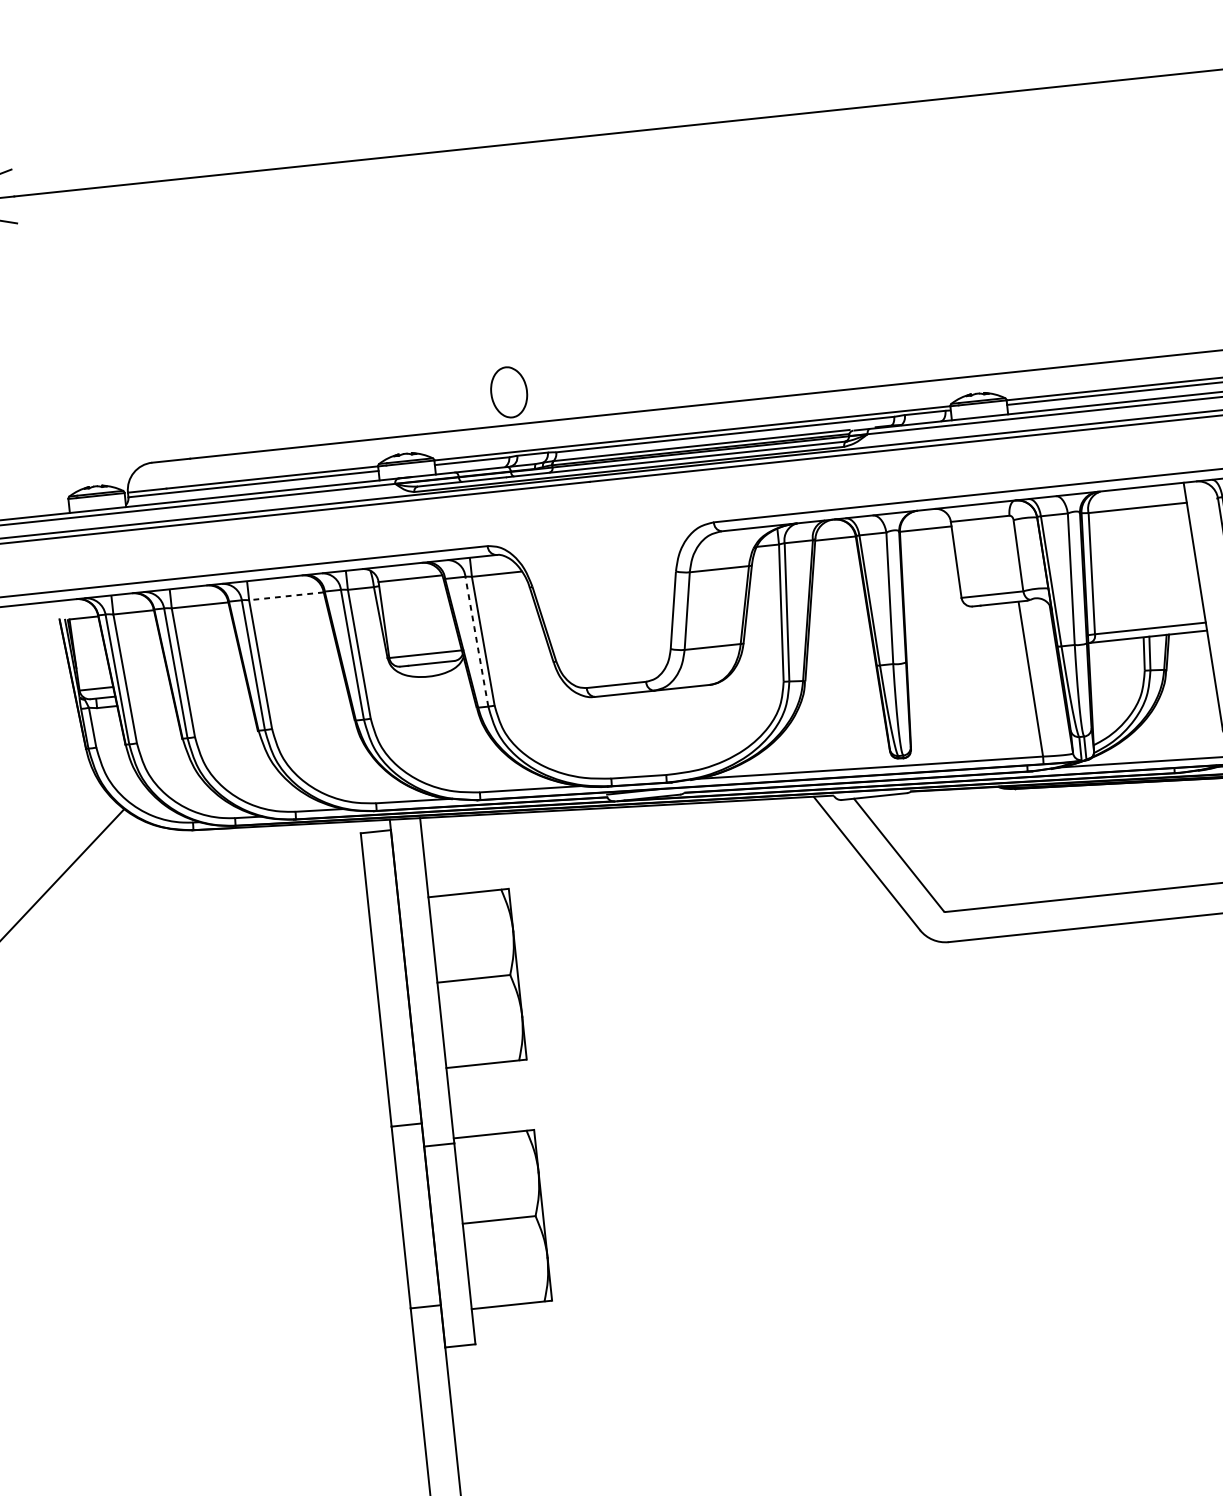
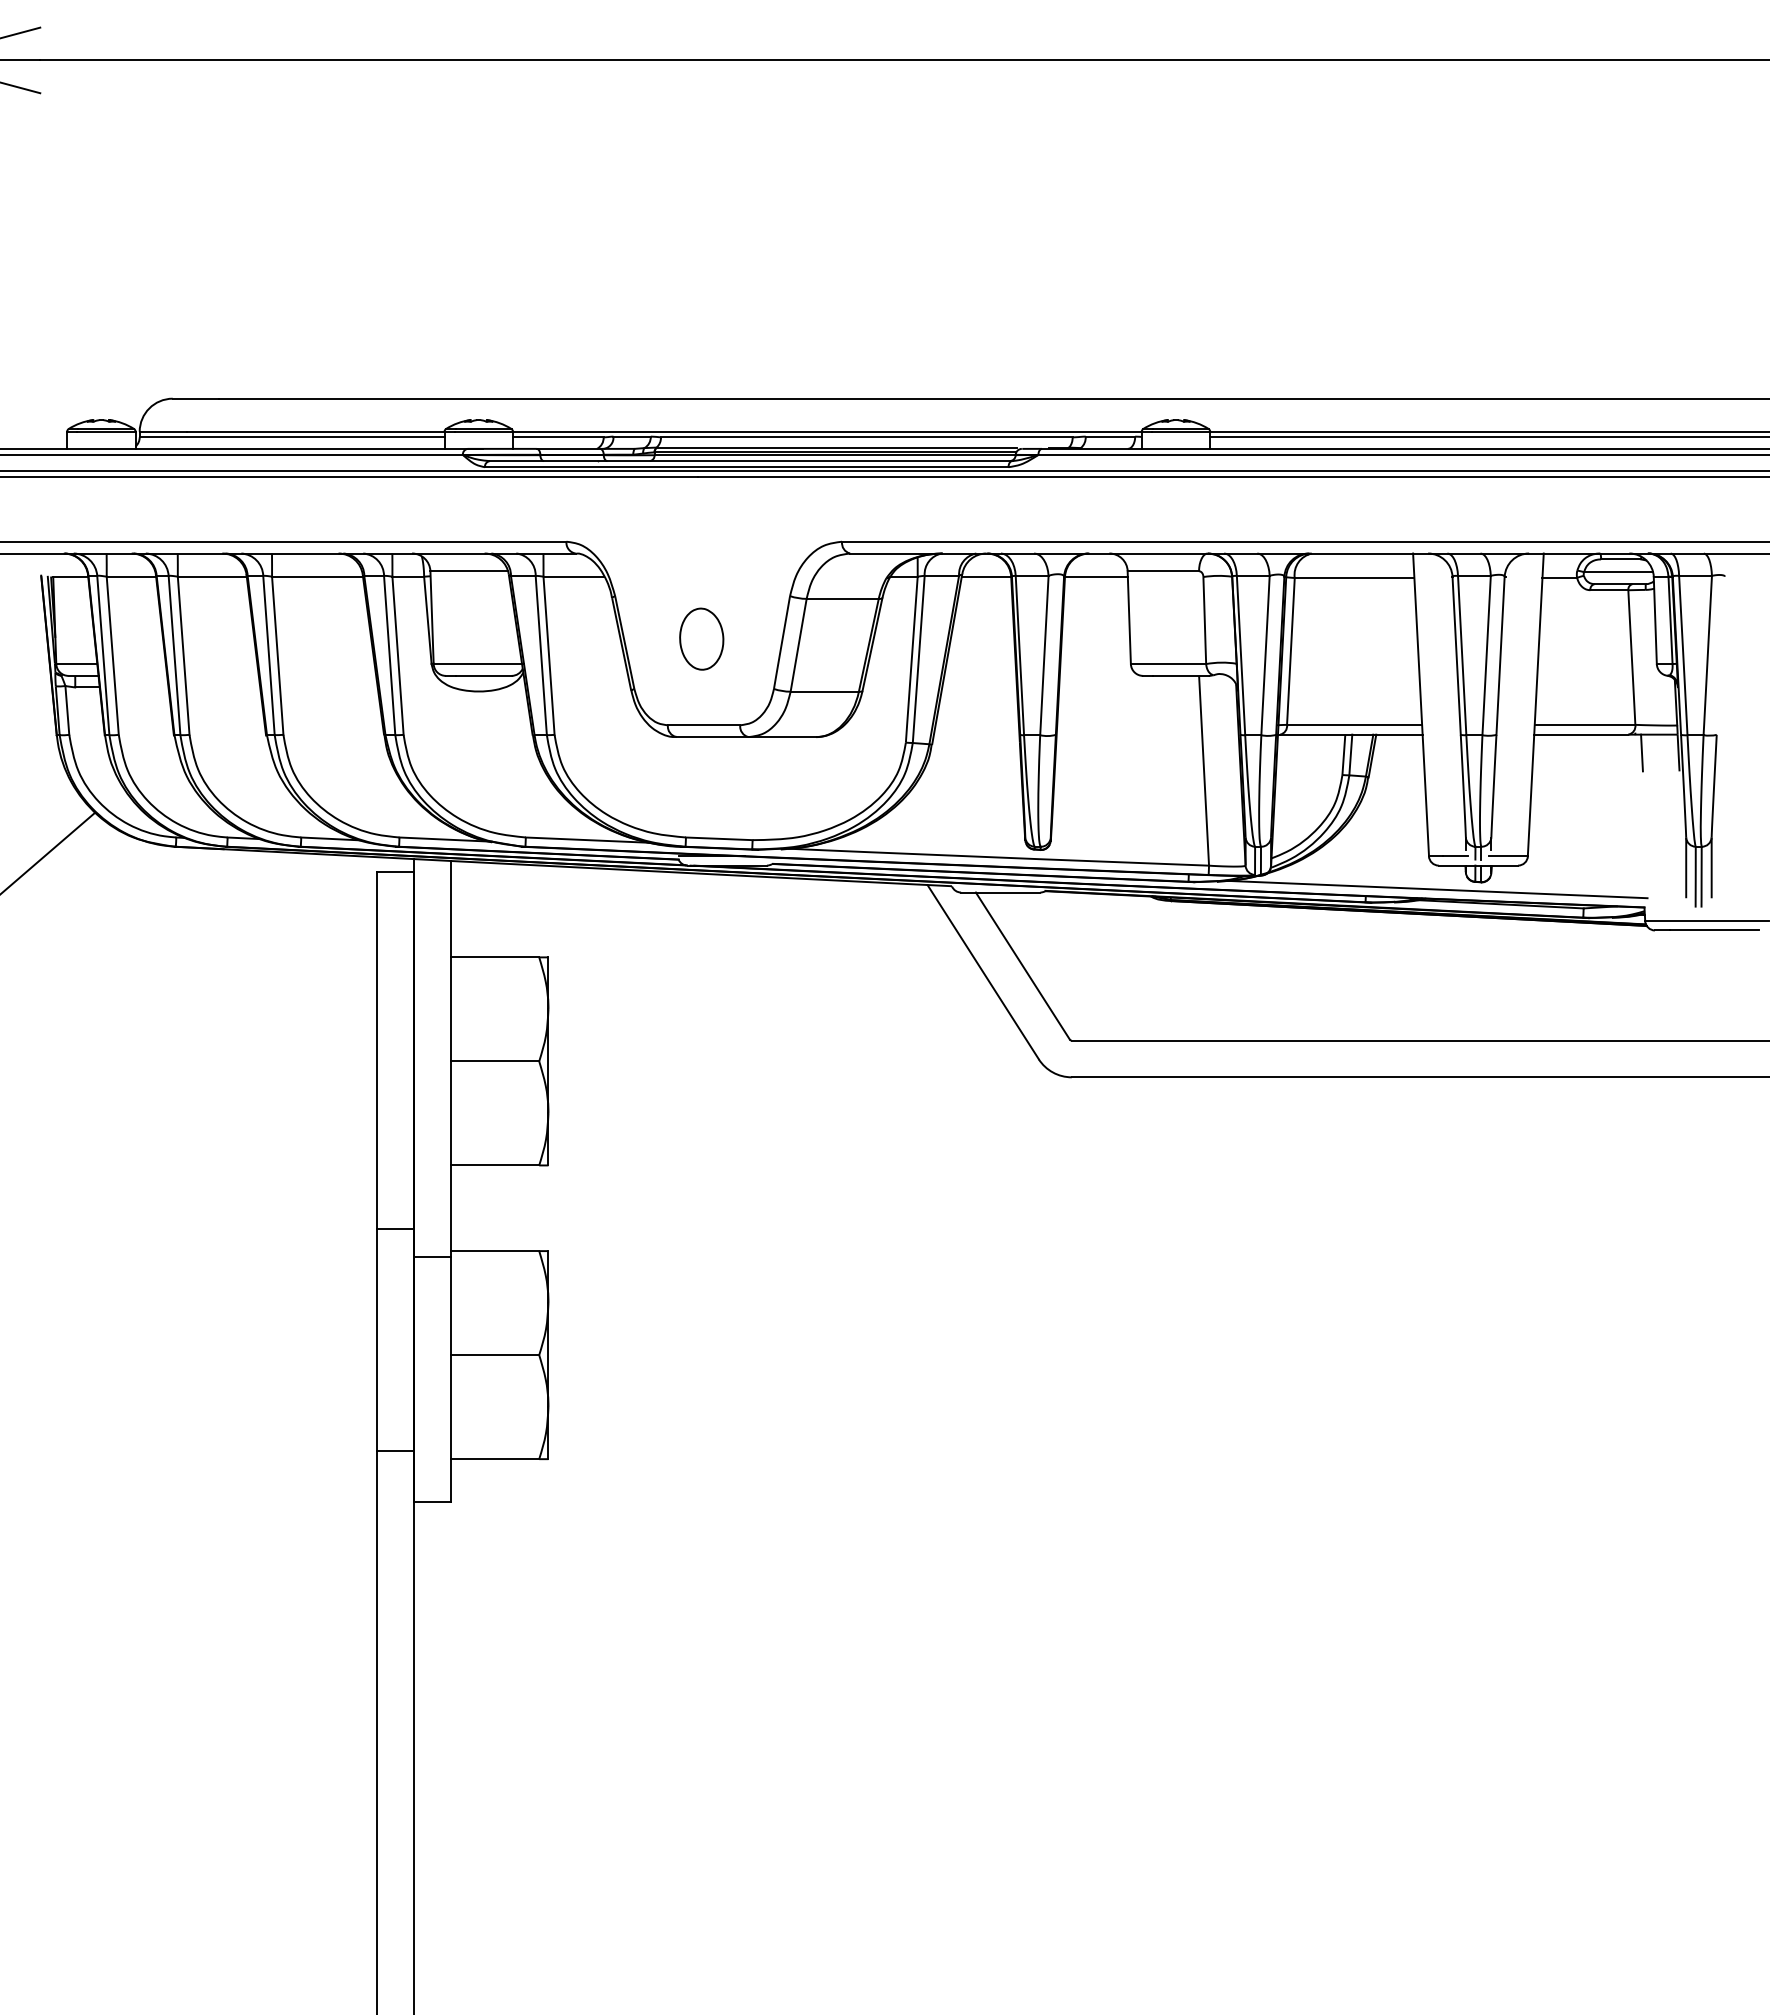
part: (508, 391) -> (701, 638), moved
line: (286, 596) -> (317, 576), dashed -> solid
line: (477, 641) -> (541, 655), dashed -> solid

